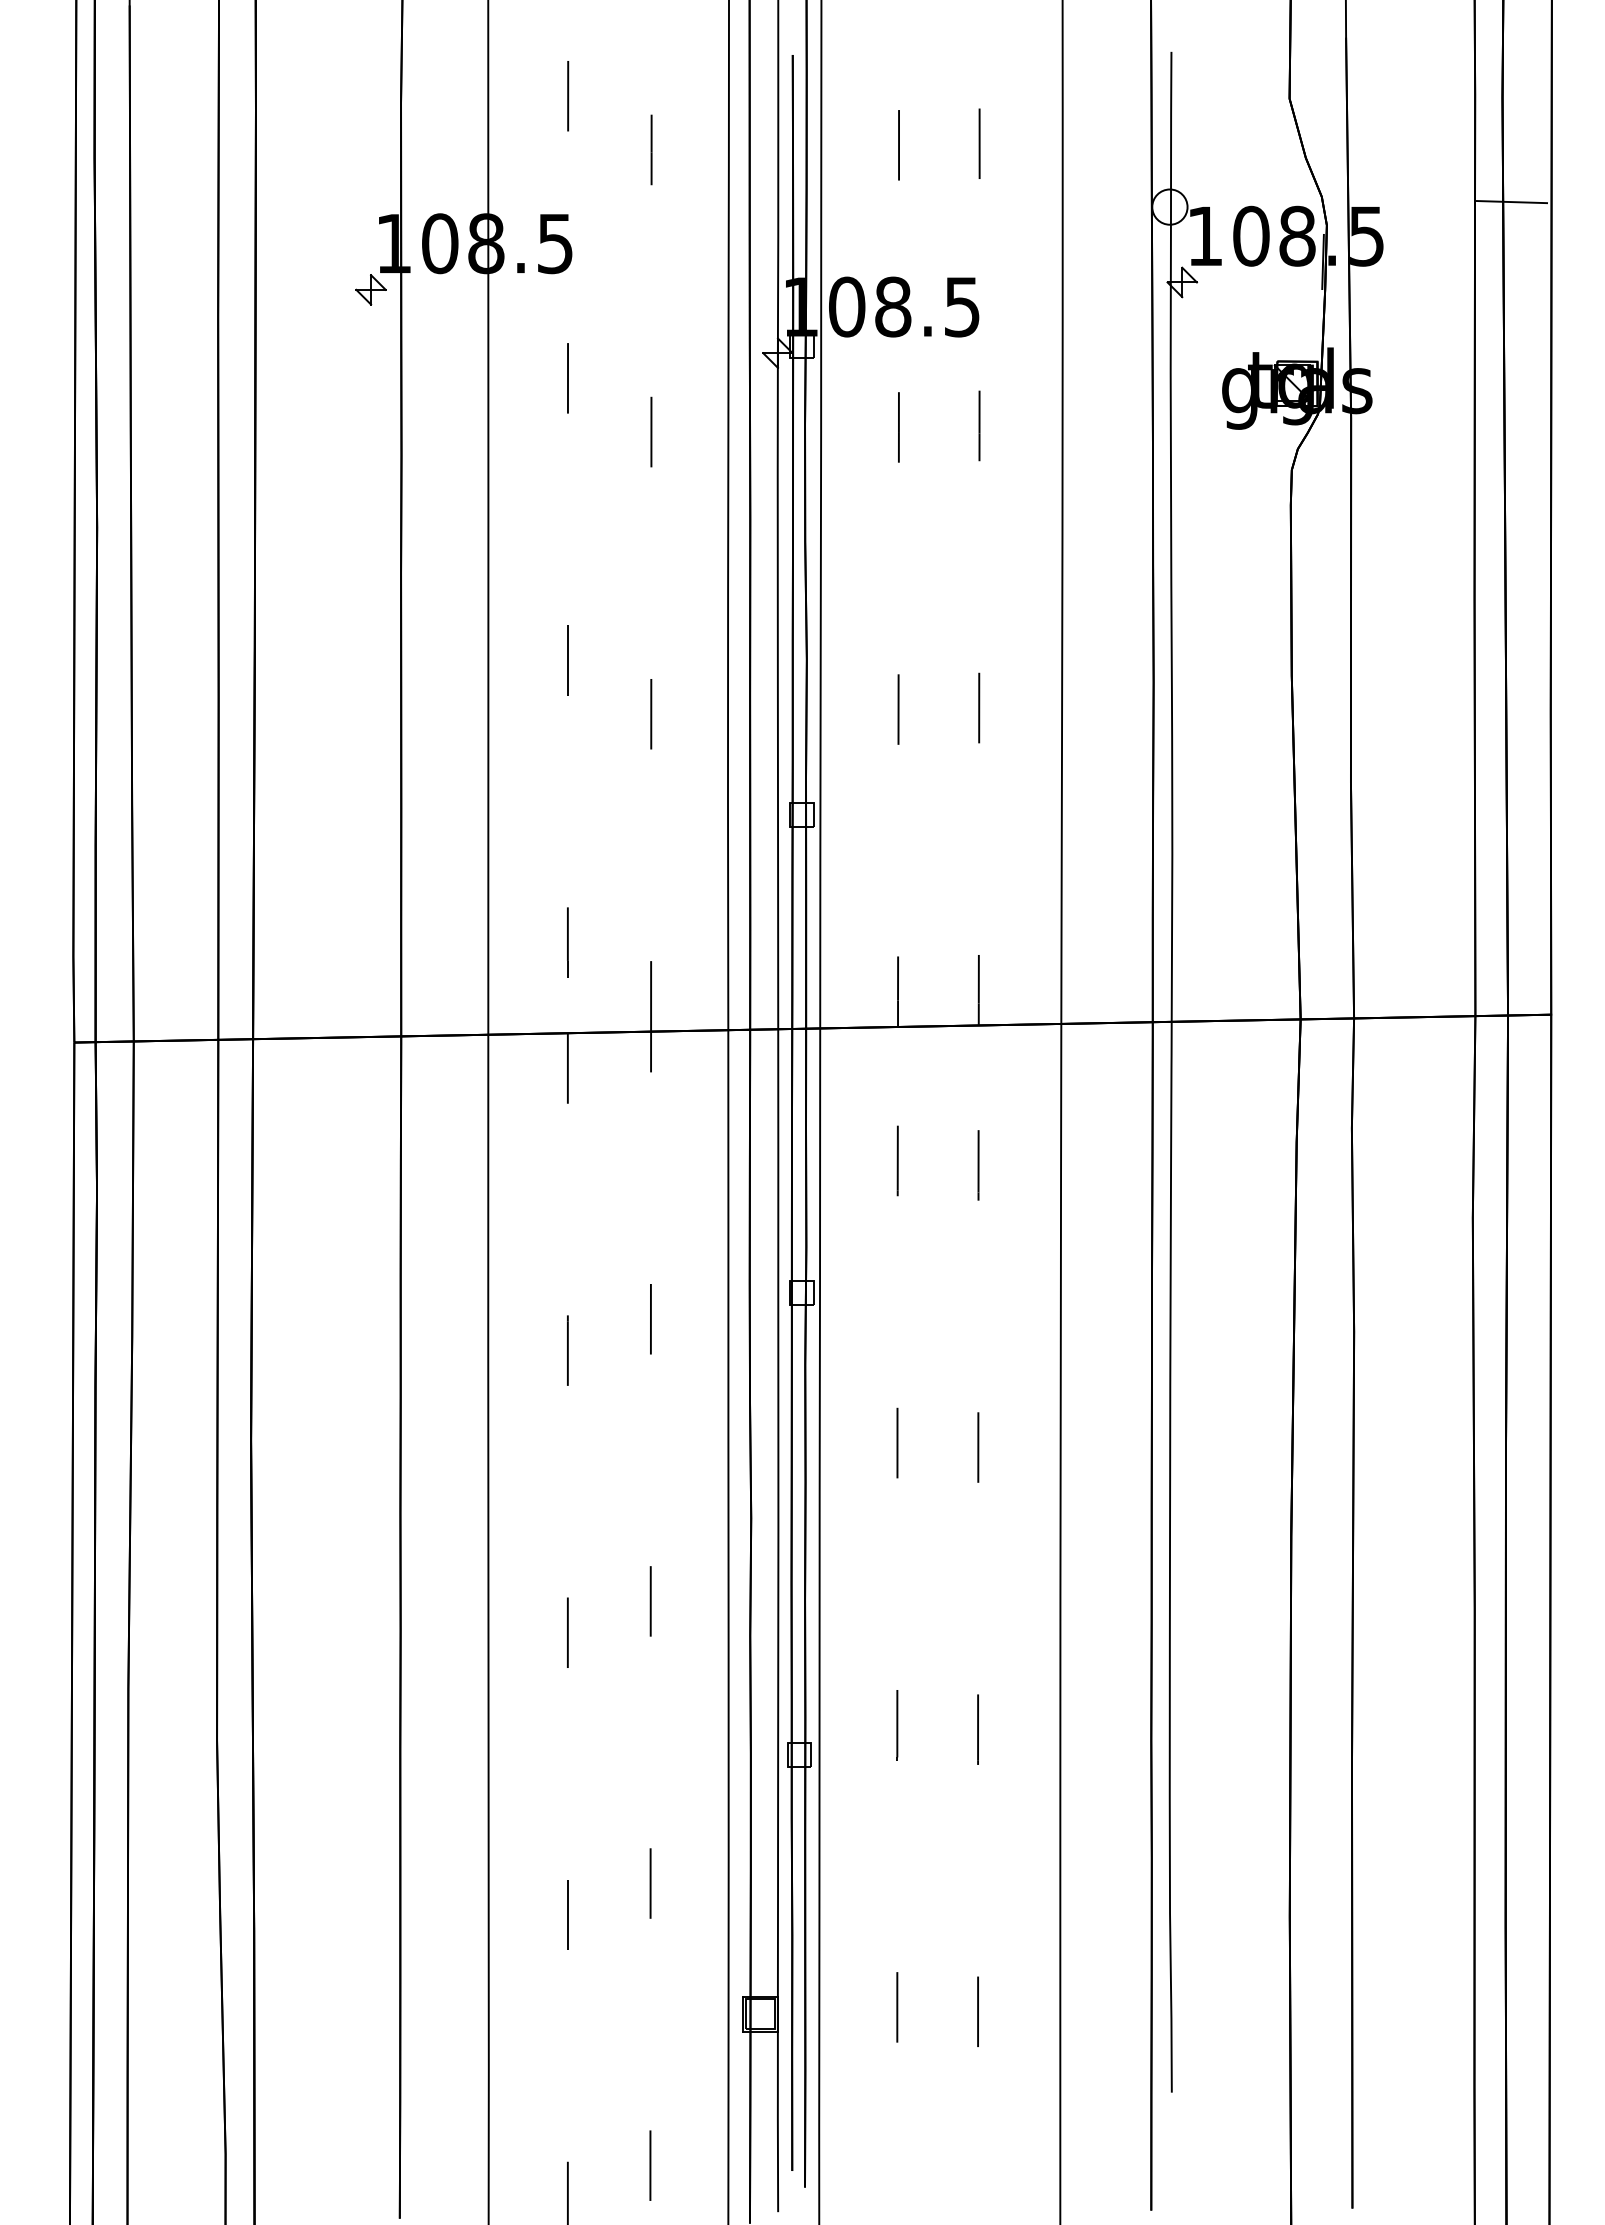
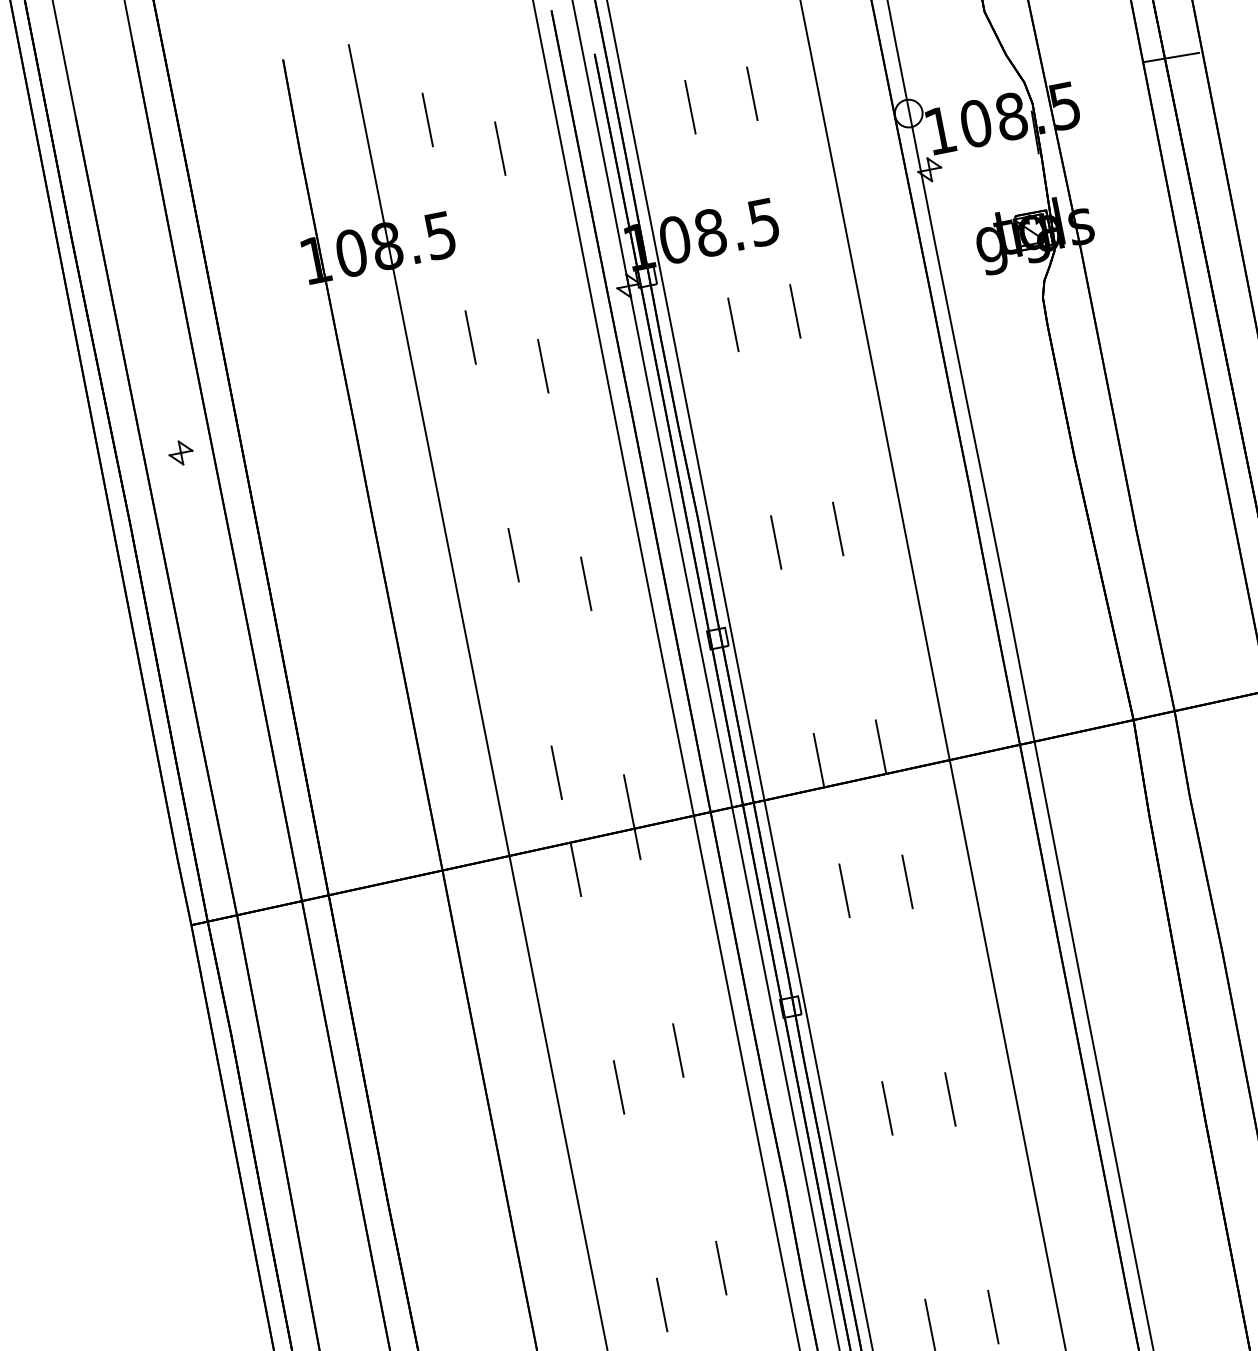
part: (370, 289) -> (180, 452), moved

